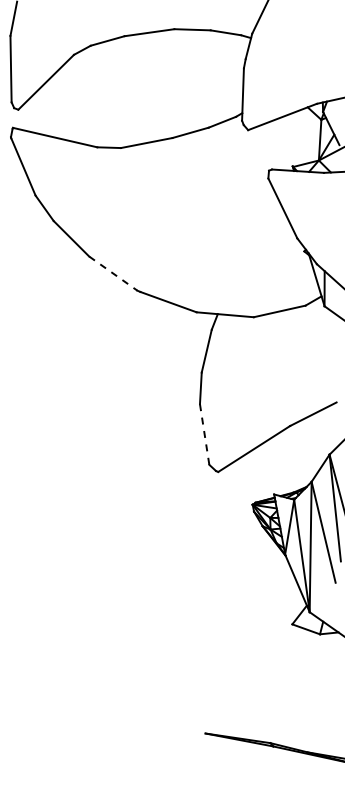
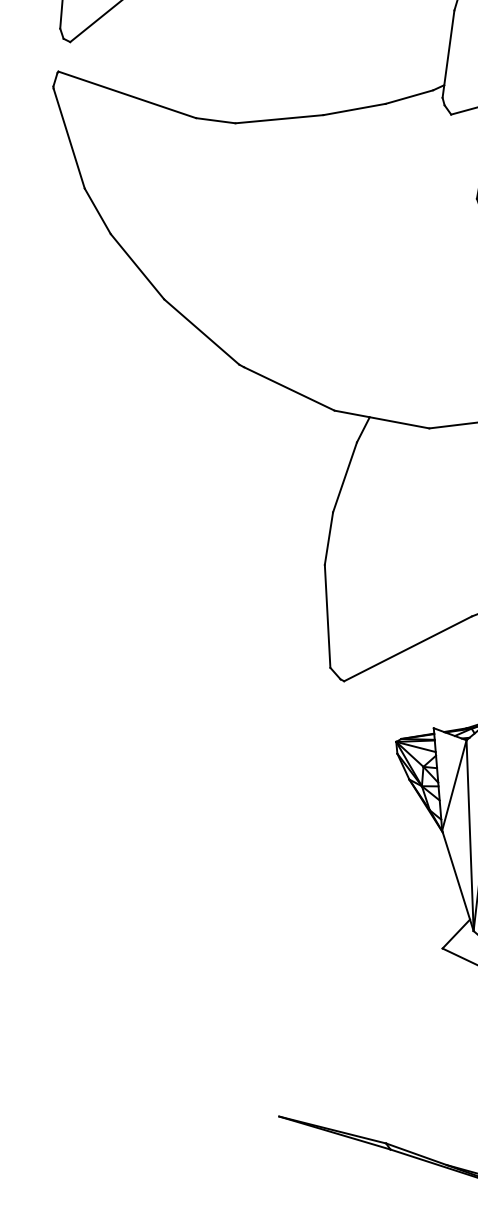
line: (113, 273) -> (202, 331), dashed -> solid
line: (204, 434) -> (327, 616), dashed -> solid

